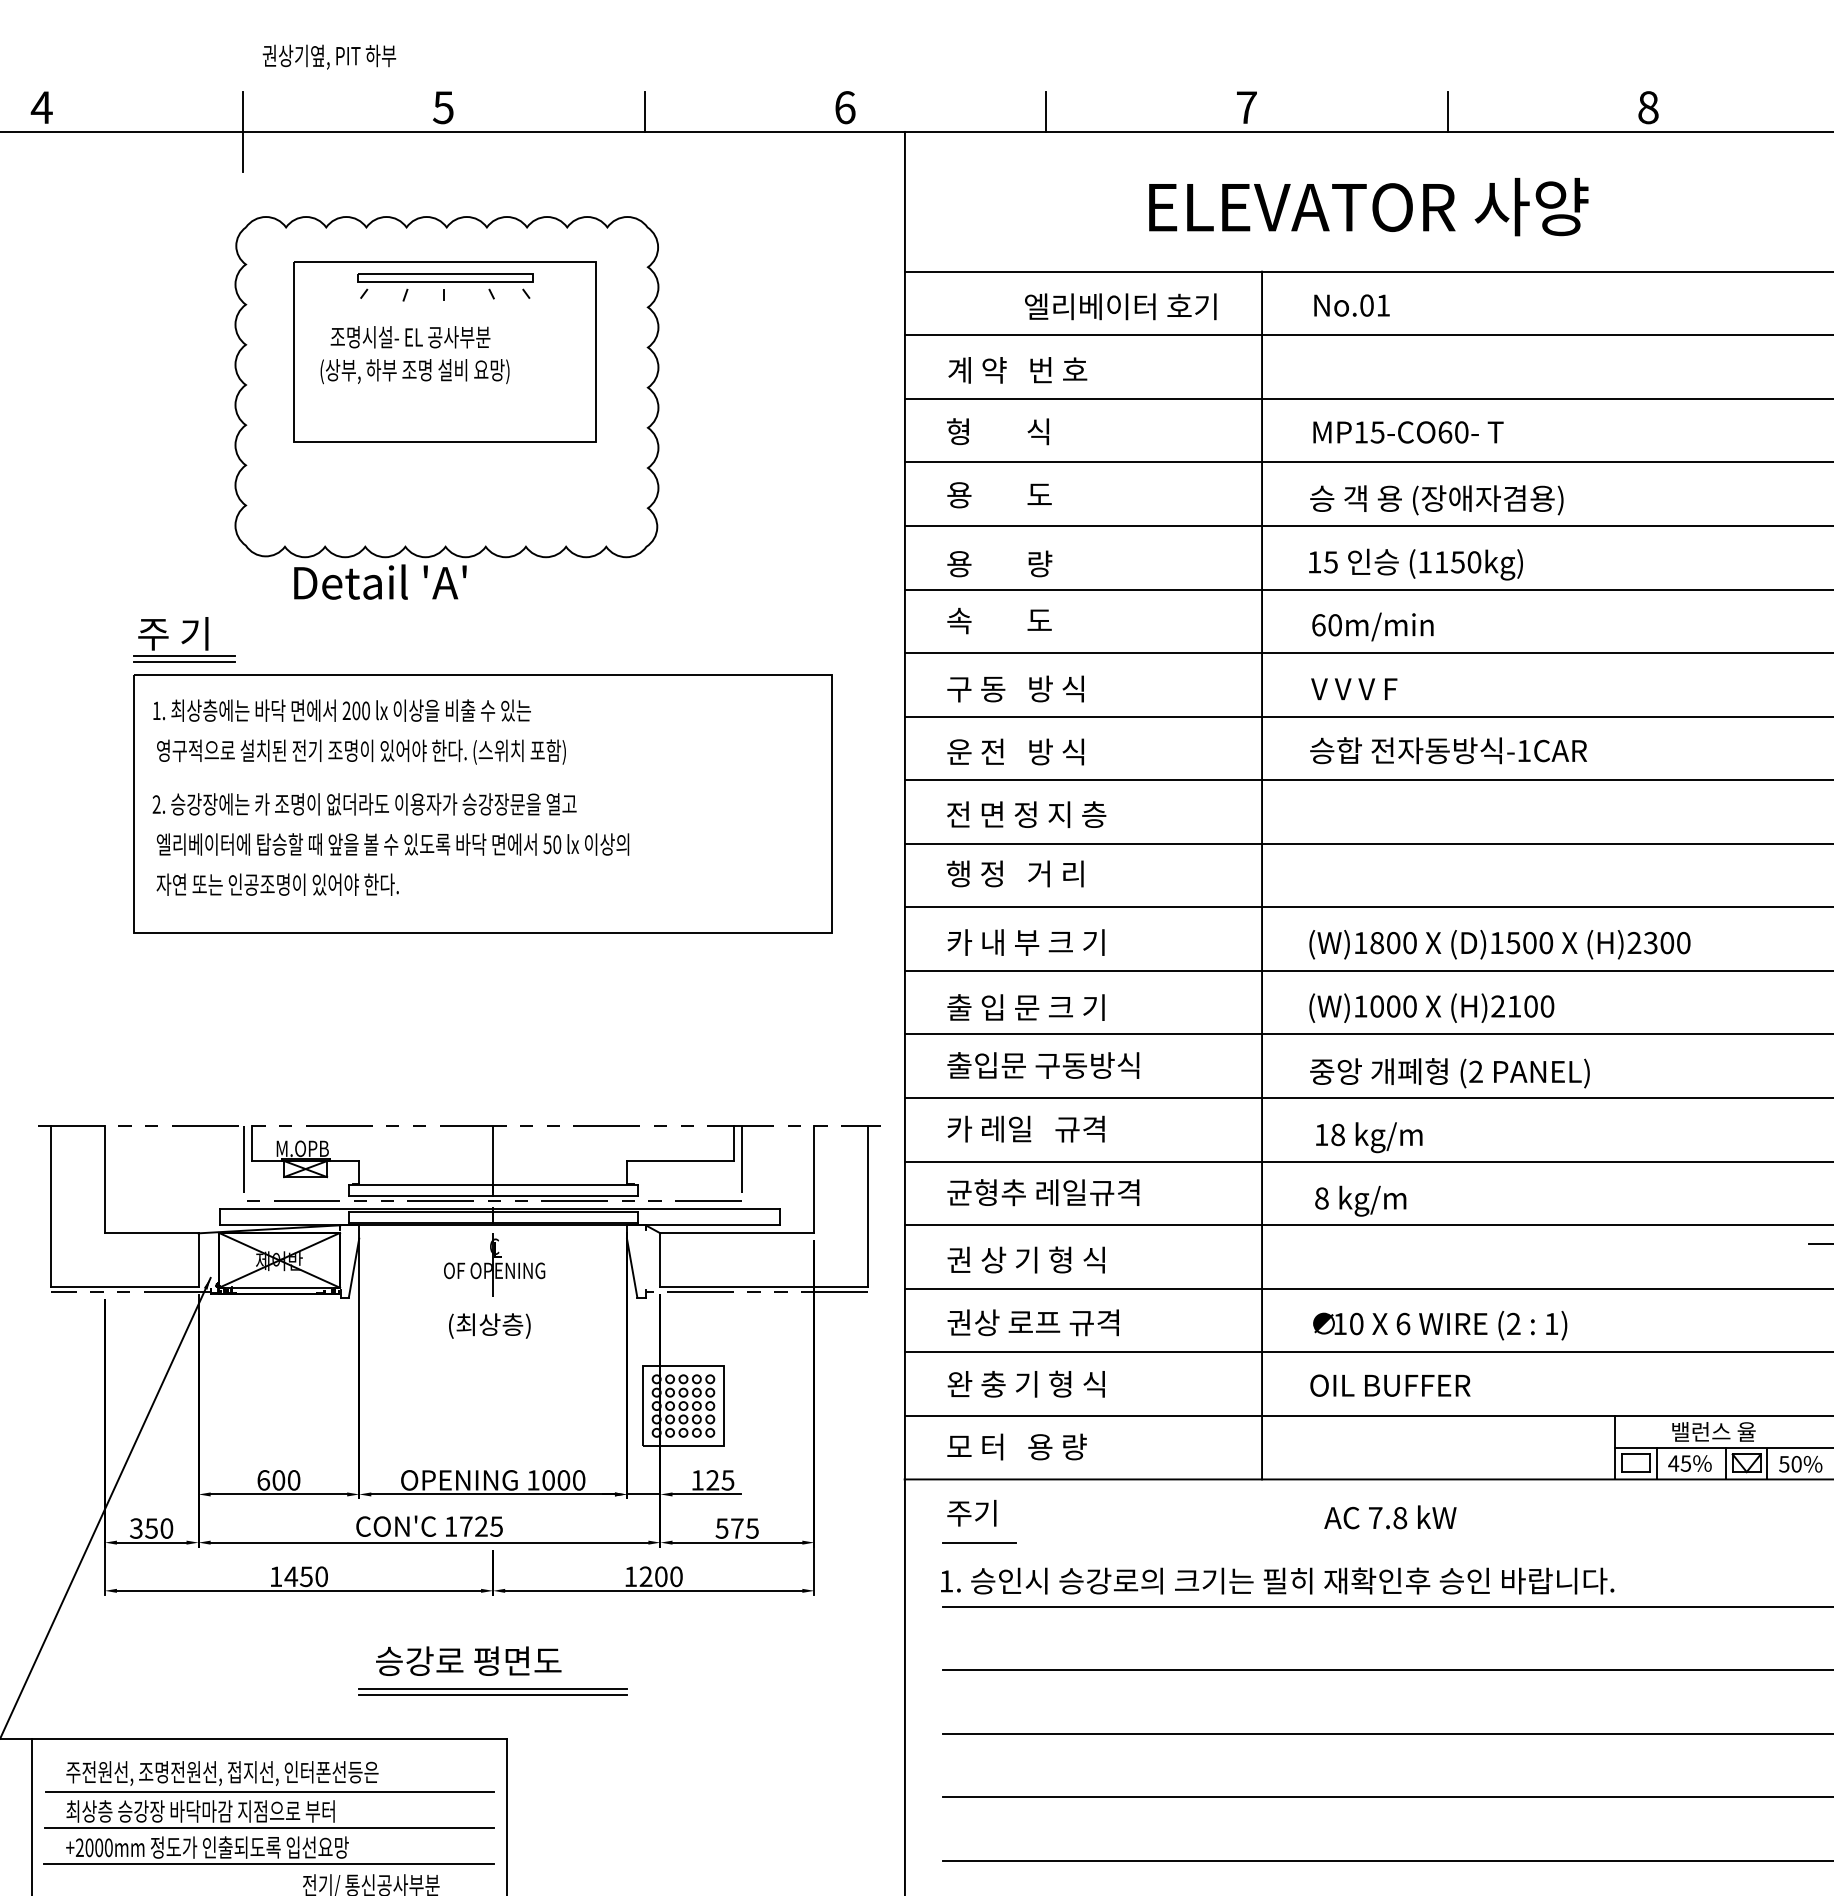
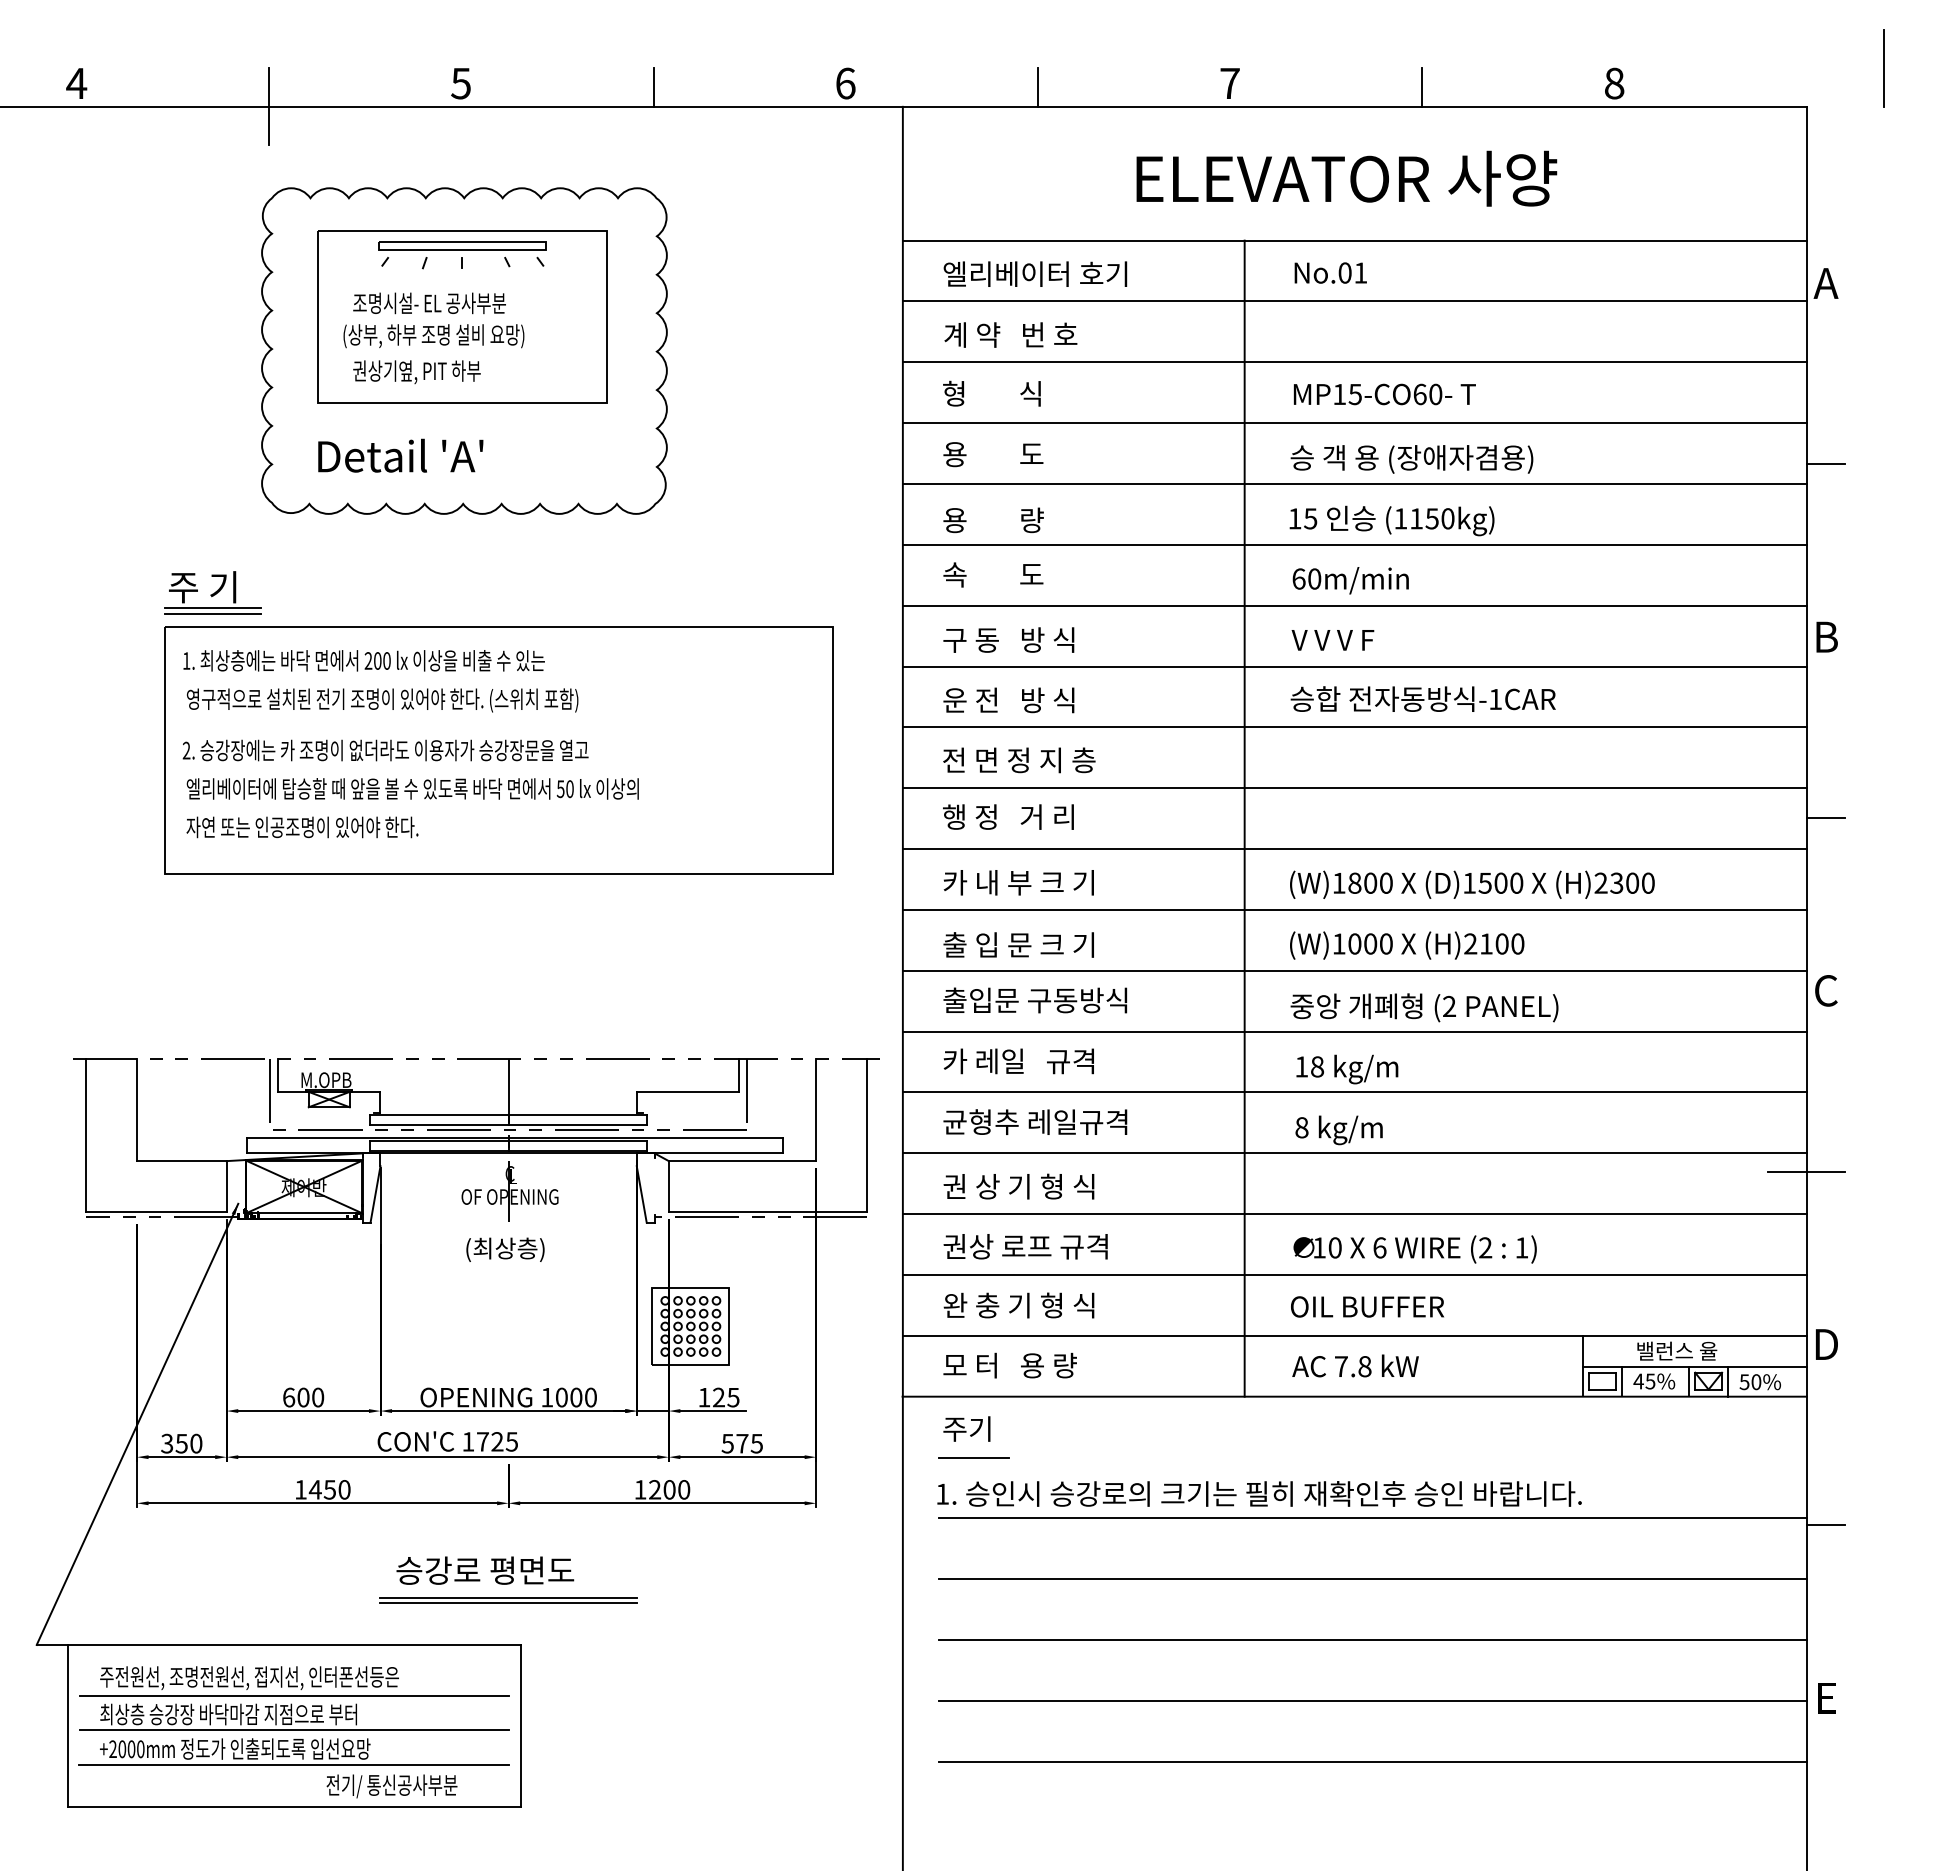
text: (328, 57) -> (416, 372), moved
text: (1120, 306) -> (1035, 273), moved
text: (380, 581) -> (400, 455), moved
text: (1390, 1516) -> (1355, 1365), moved

